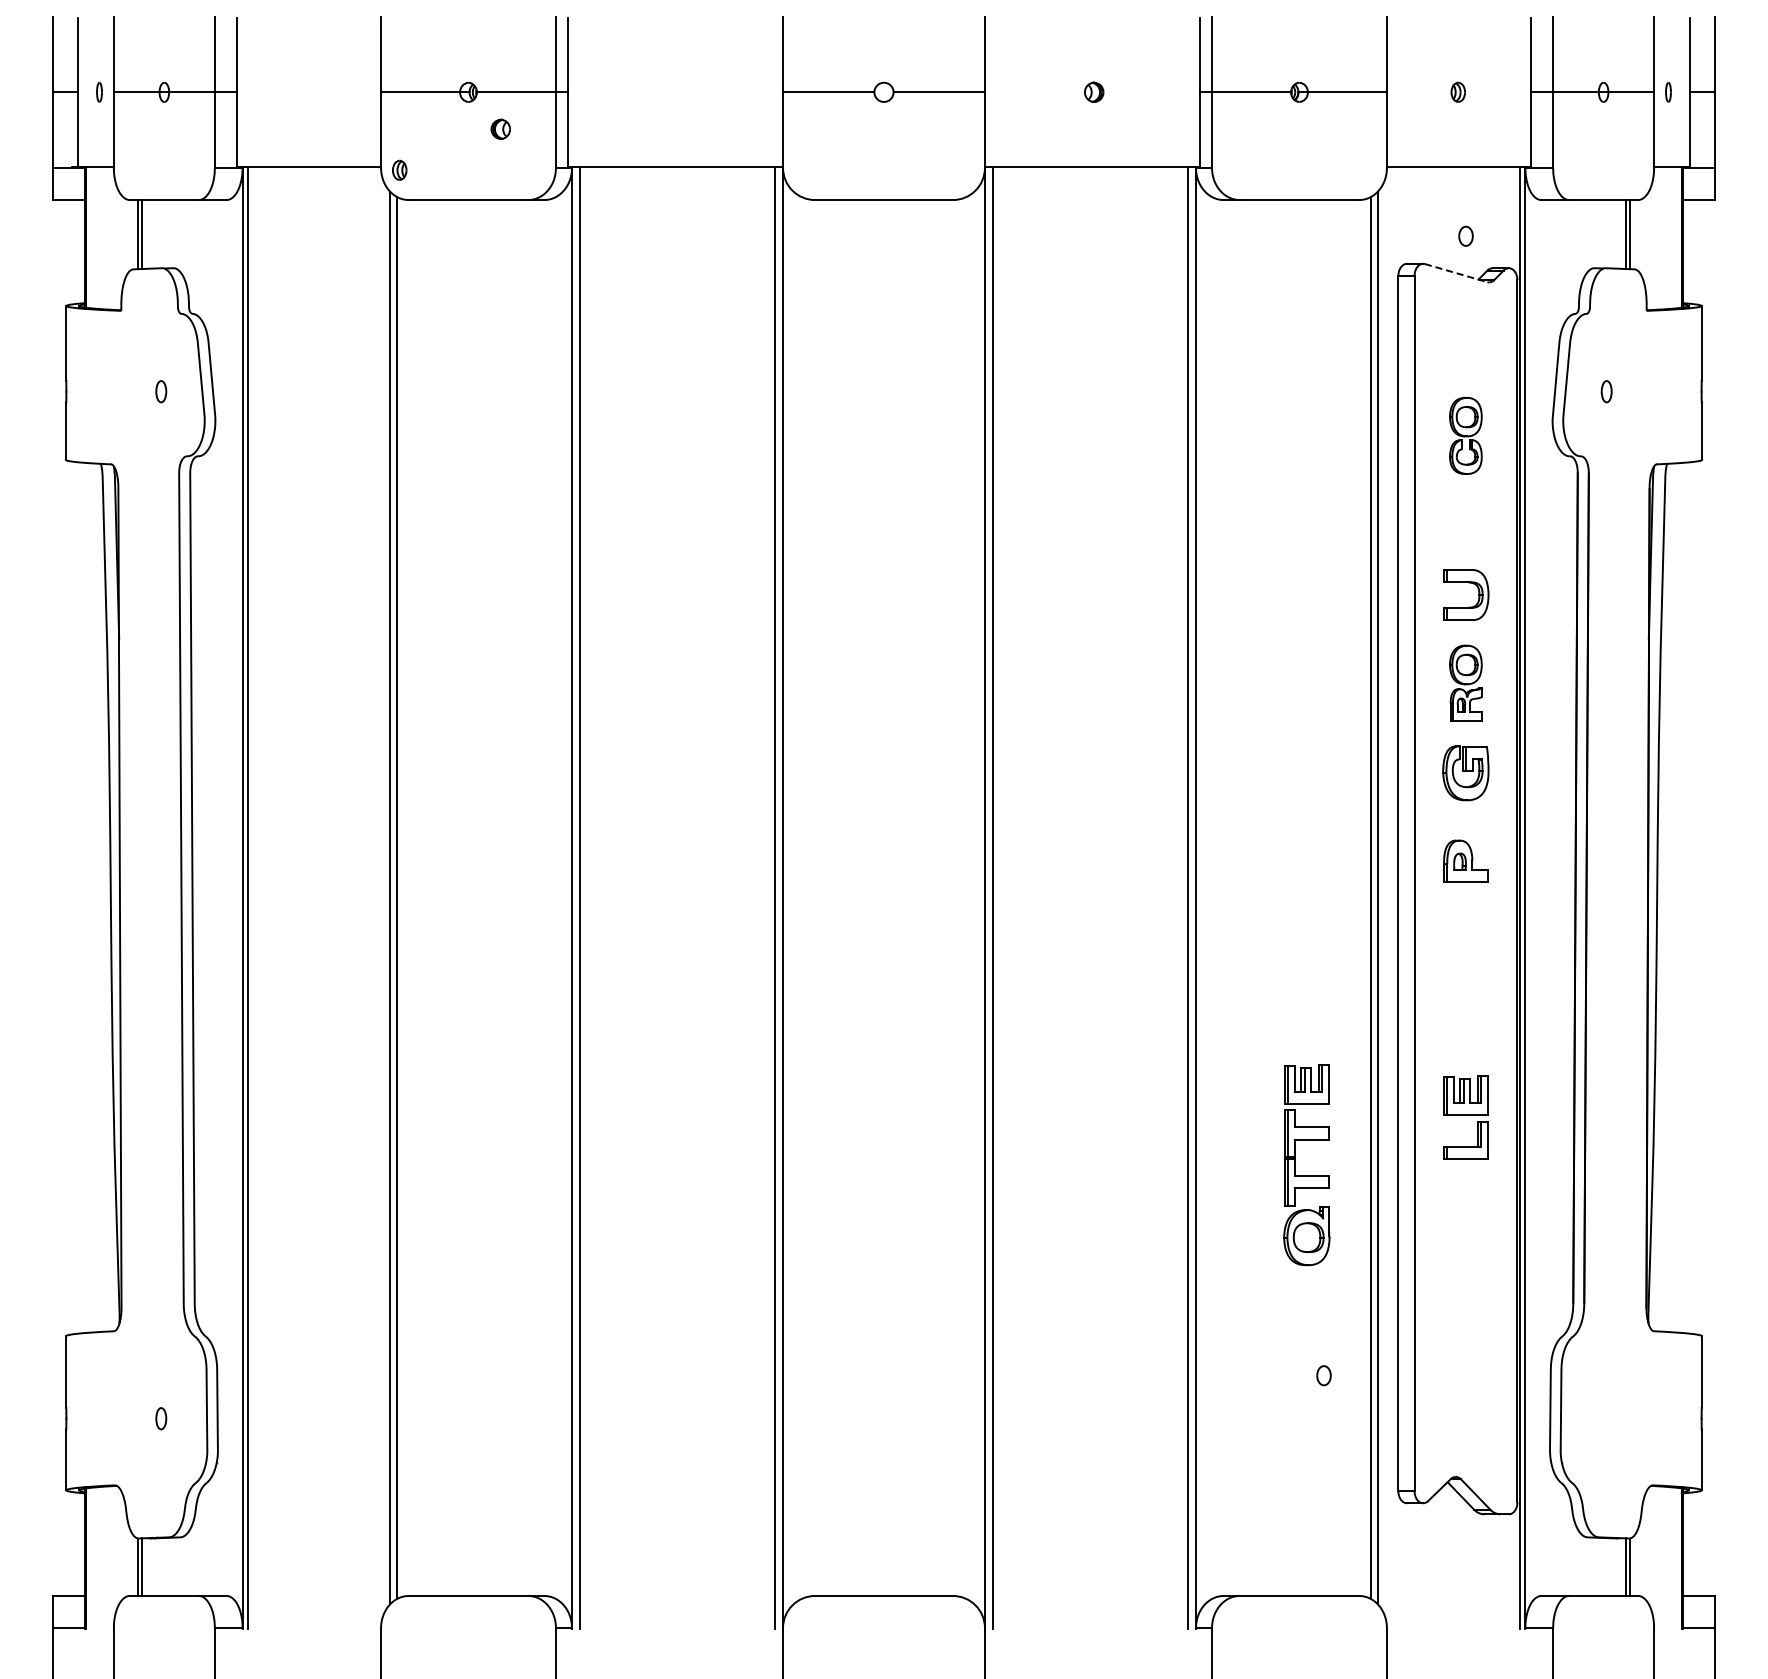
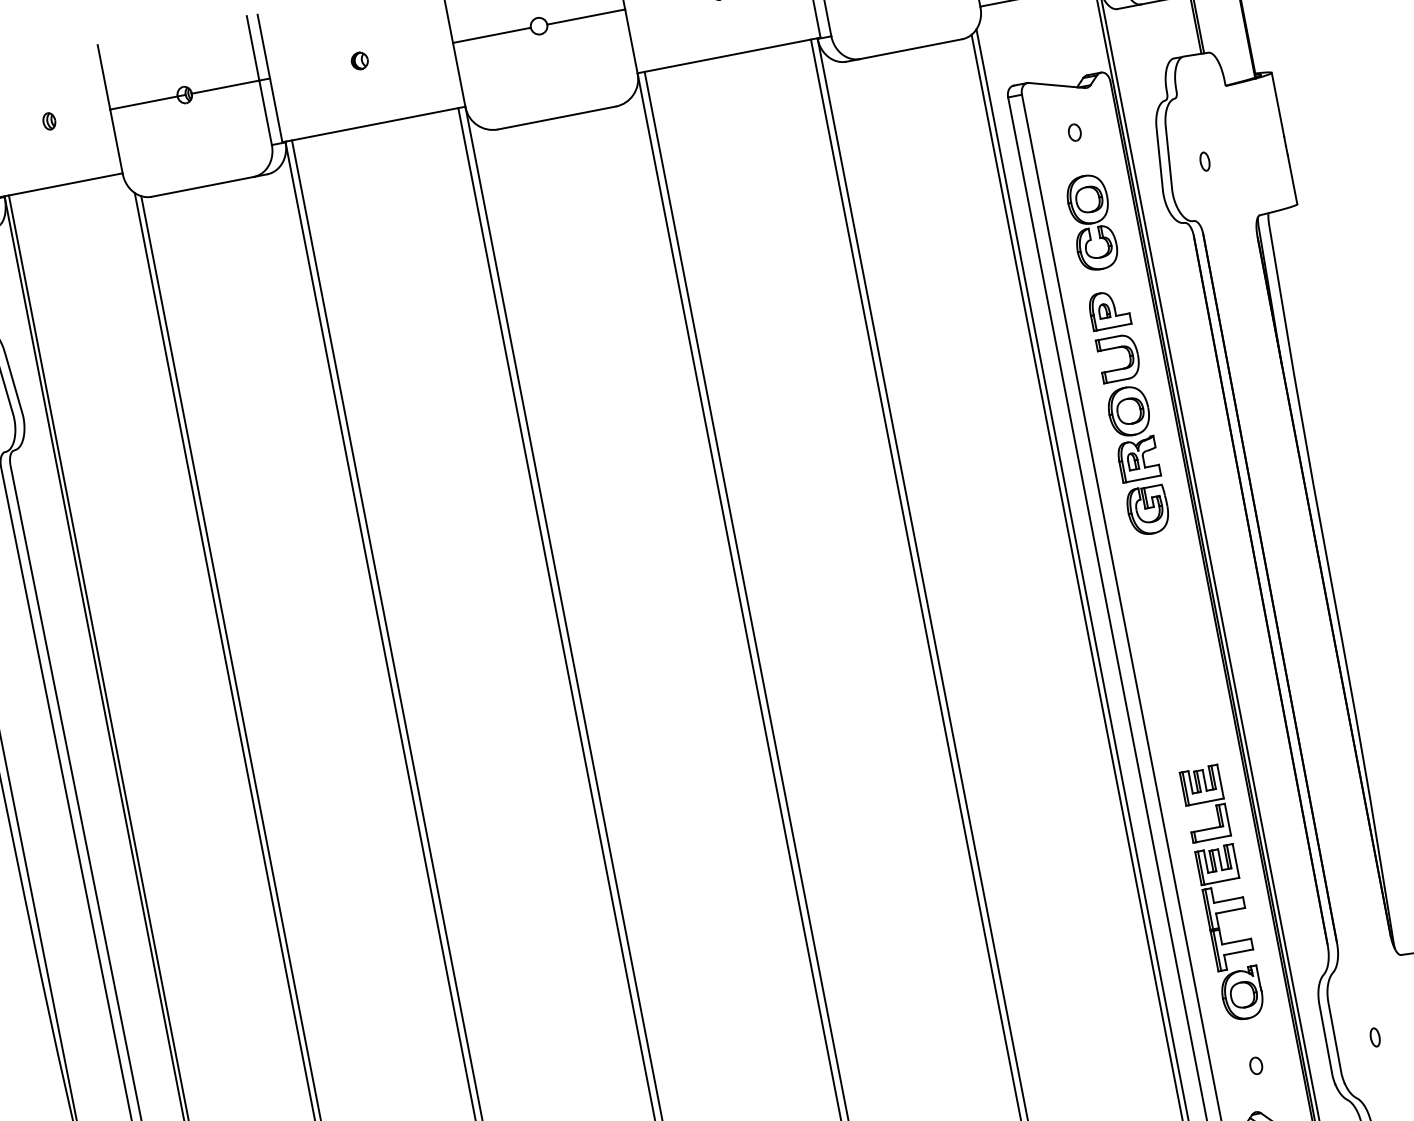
part: (500, 128) -> (359, 60), moved
part: (399, 169) -> (49, 120), moved
part: (1465, 235) -> (1074, 132), moved
line: (1456, 273) -> (1057, 85), dashed -> solid
part: (1465, 435) -> (1091, 222), size x1.43
part: (1465, 682) -> (1132, 433), size x1.43
part: (1465, 860) -> (1108, 309), moved
part: (1306, 1175) -> (1231, 942), moved
part: (1323, 1375) -> (1255, 1065), moved
part: (1606, 1418) -> (1375, 1037), added

